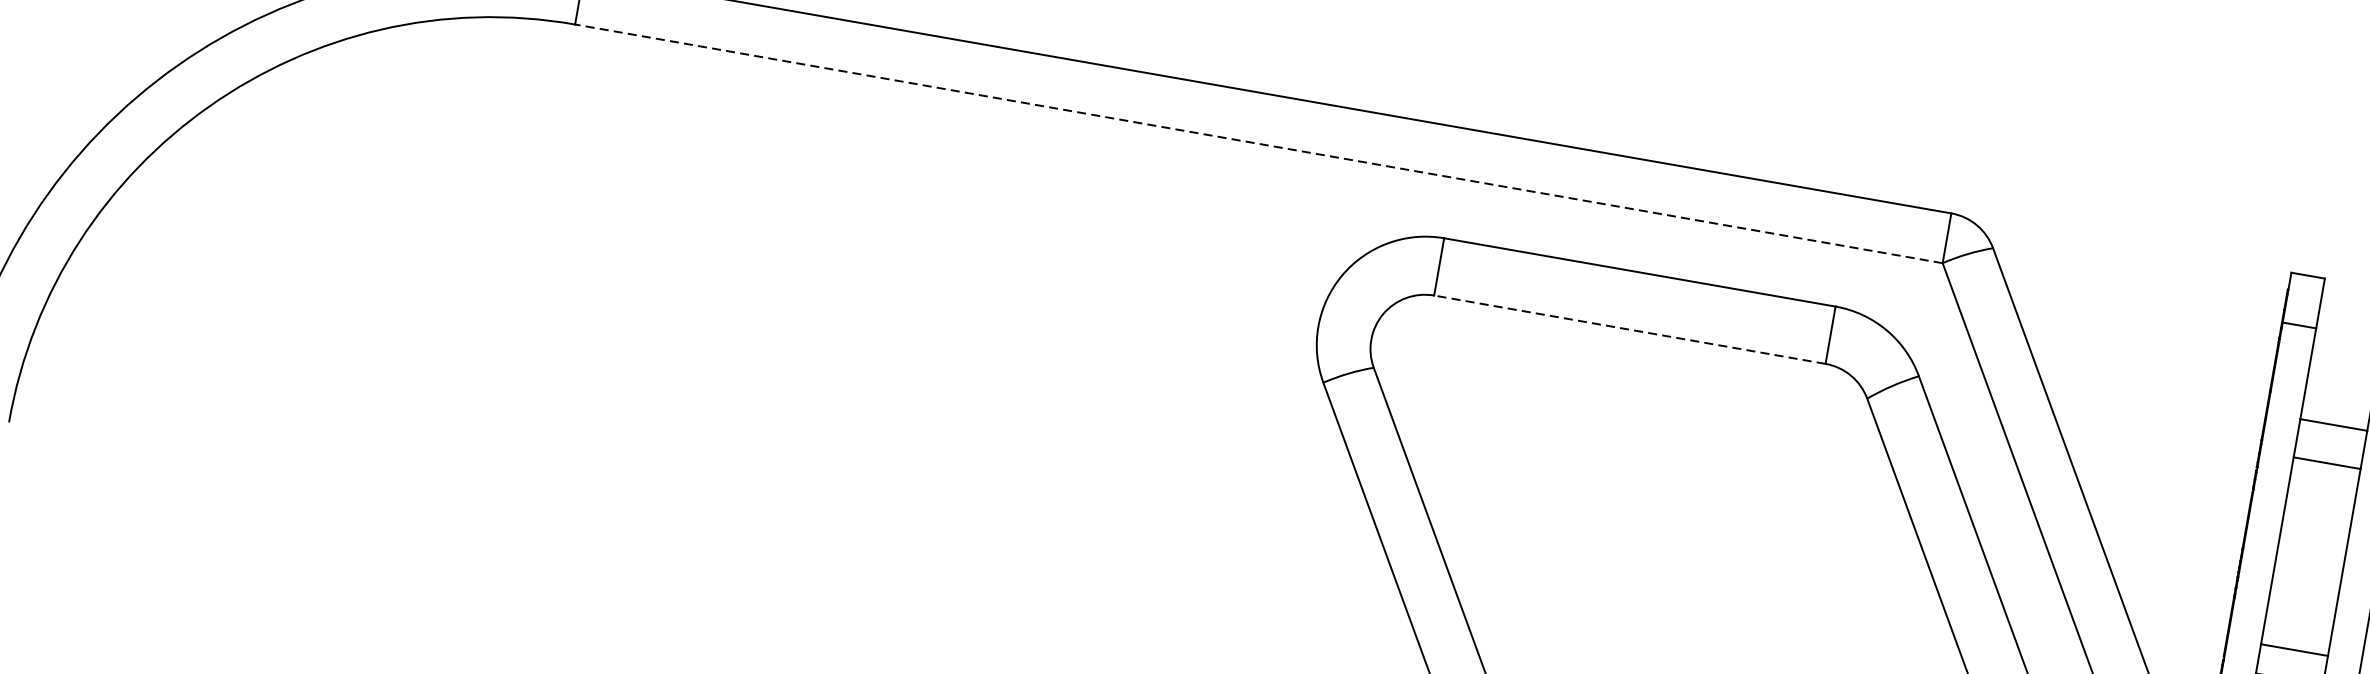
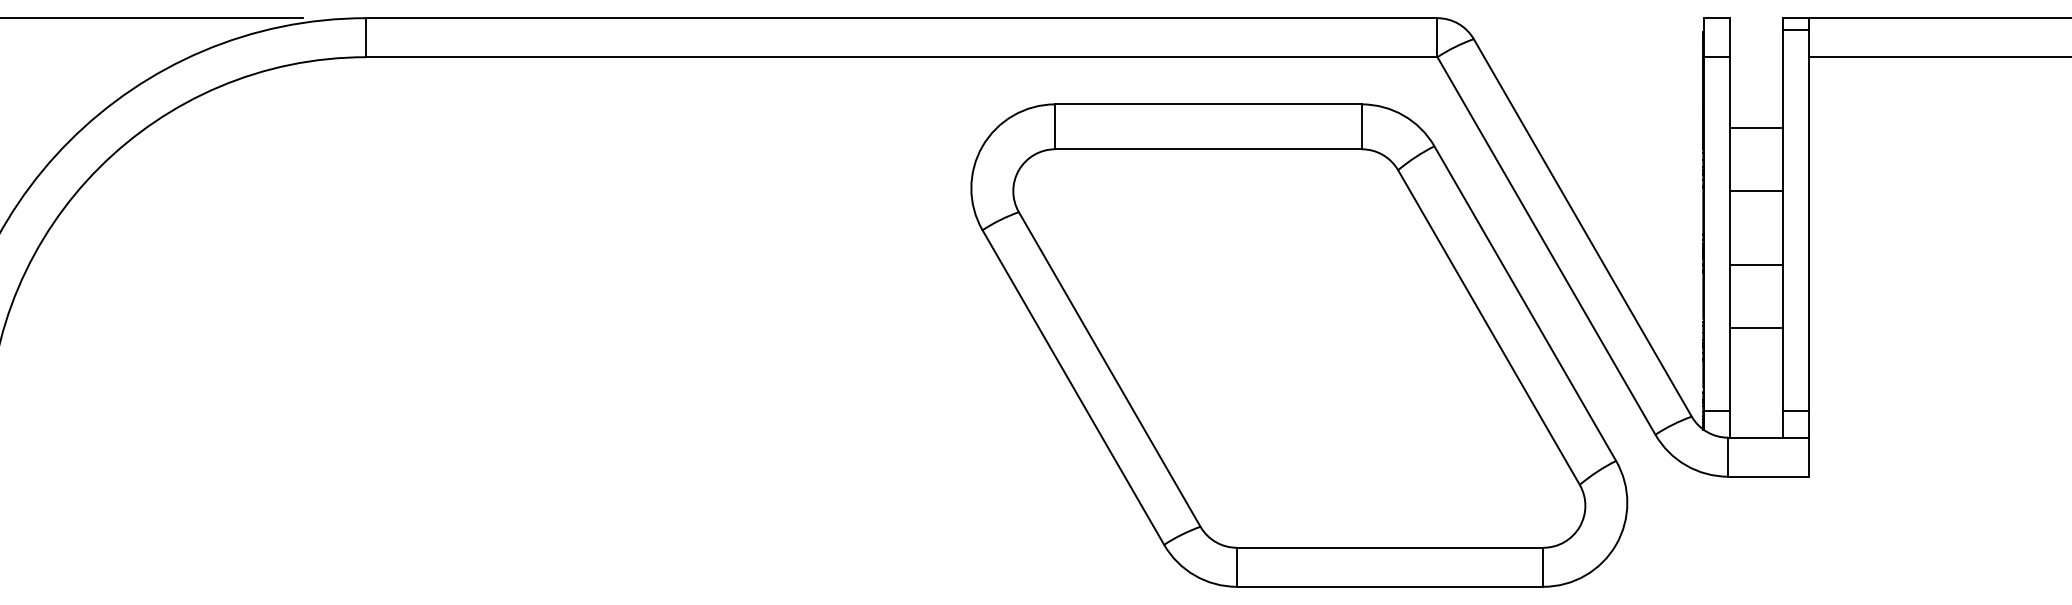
line: (1258, 144) -> (901, 57), dashed -> solid
line: (1629, 330) -> (1208, 149), dashed -> solid
line: (2327, 463) -> (1756, 191), moved
line: (2294, 649) -> (1756, 264), moved

